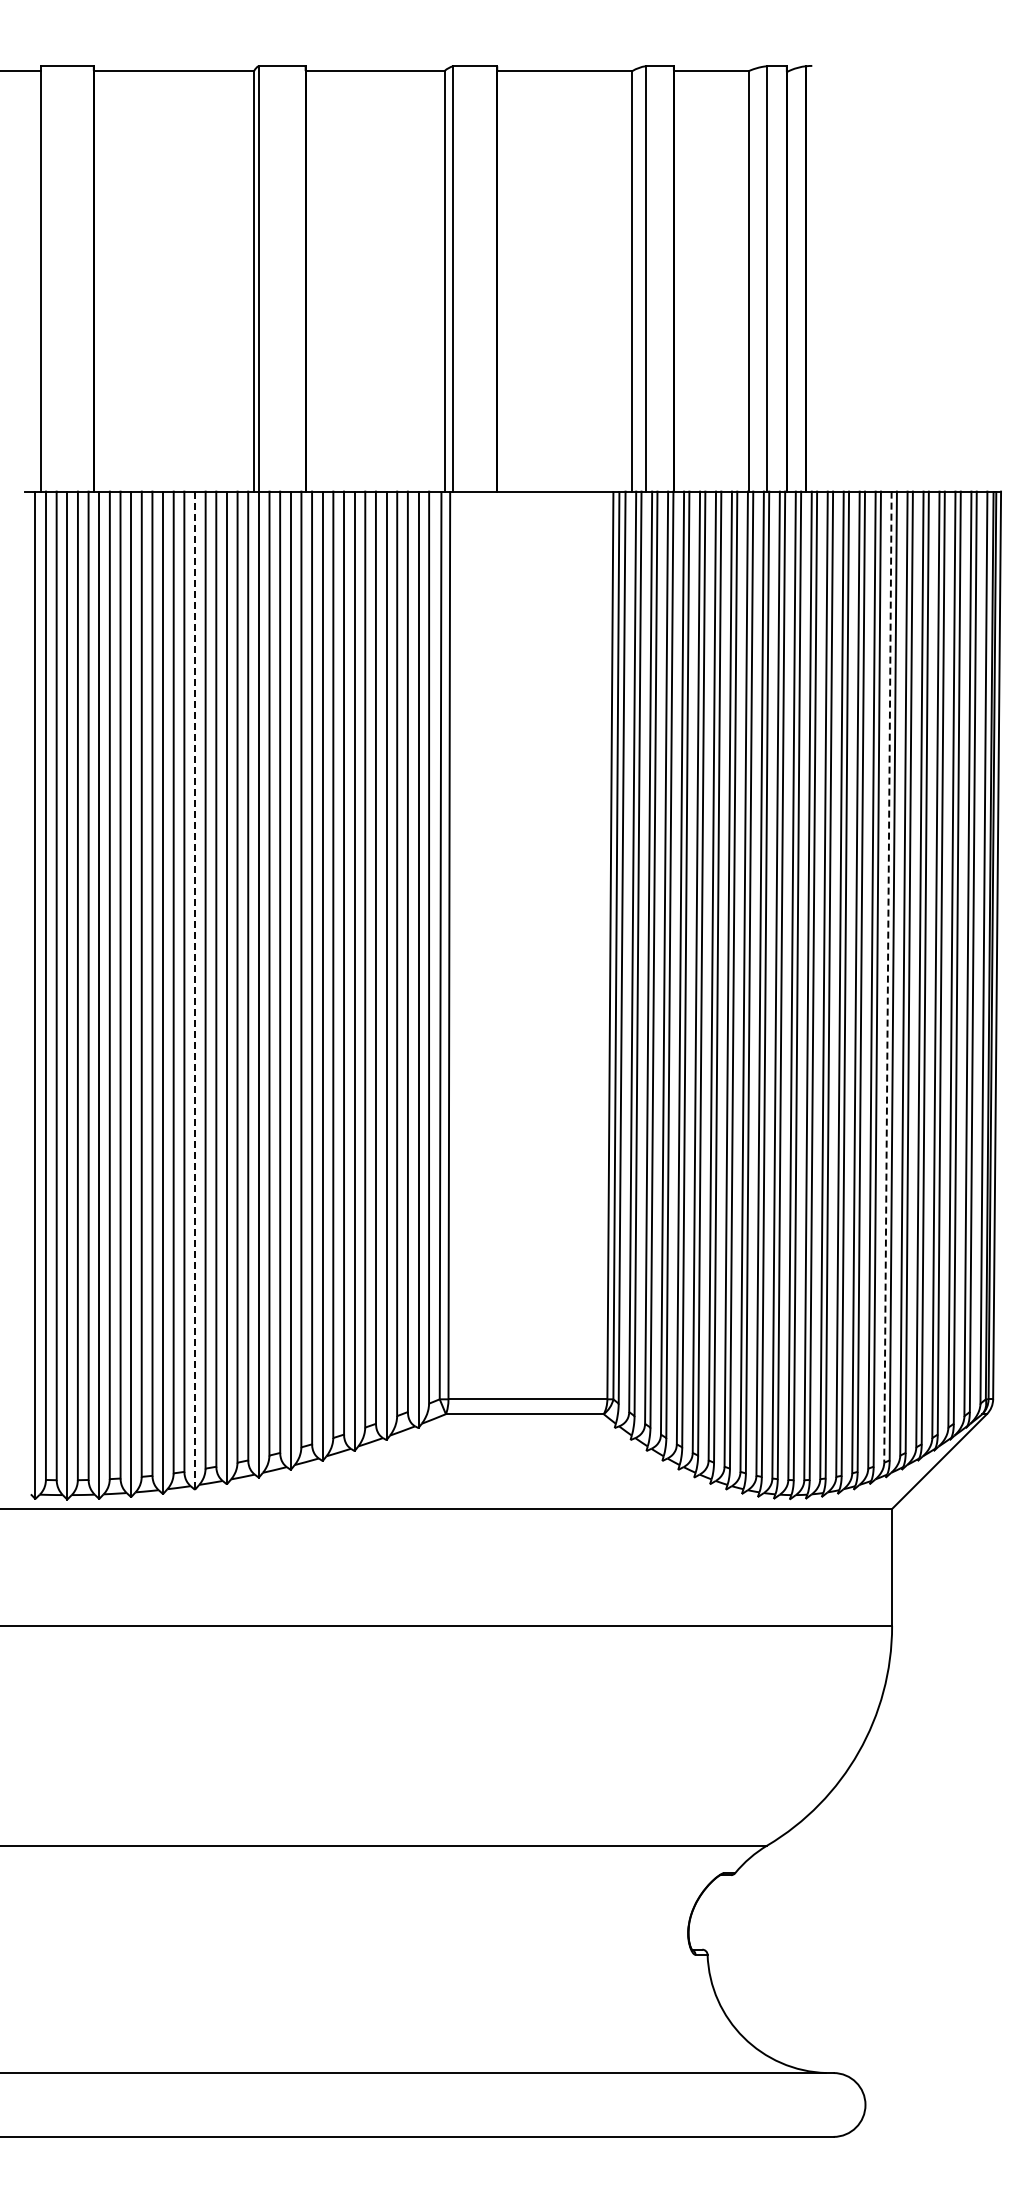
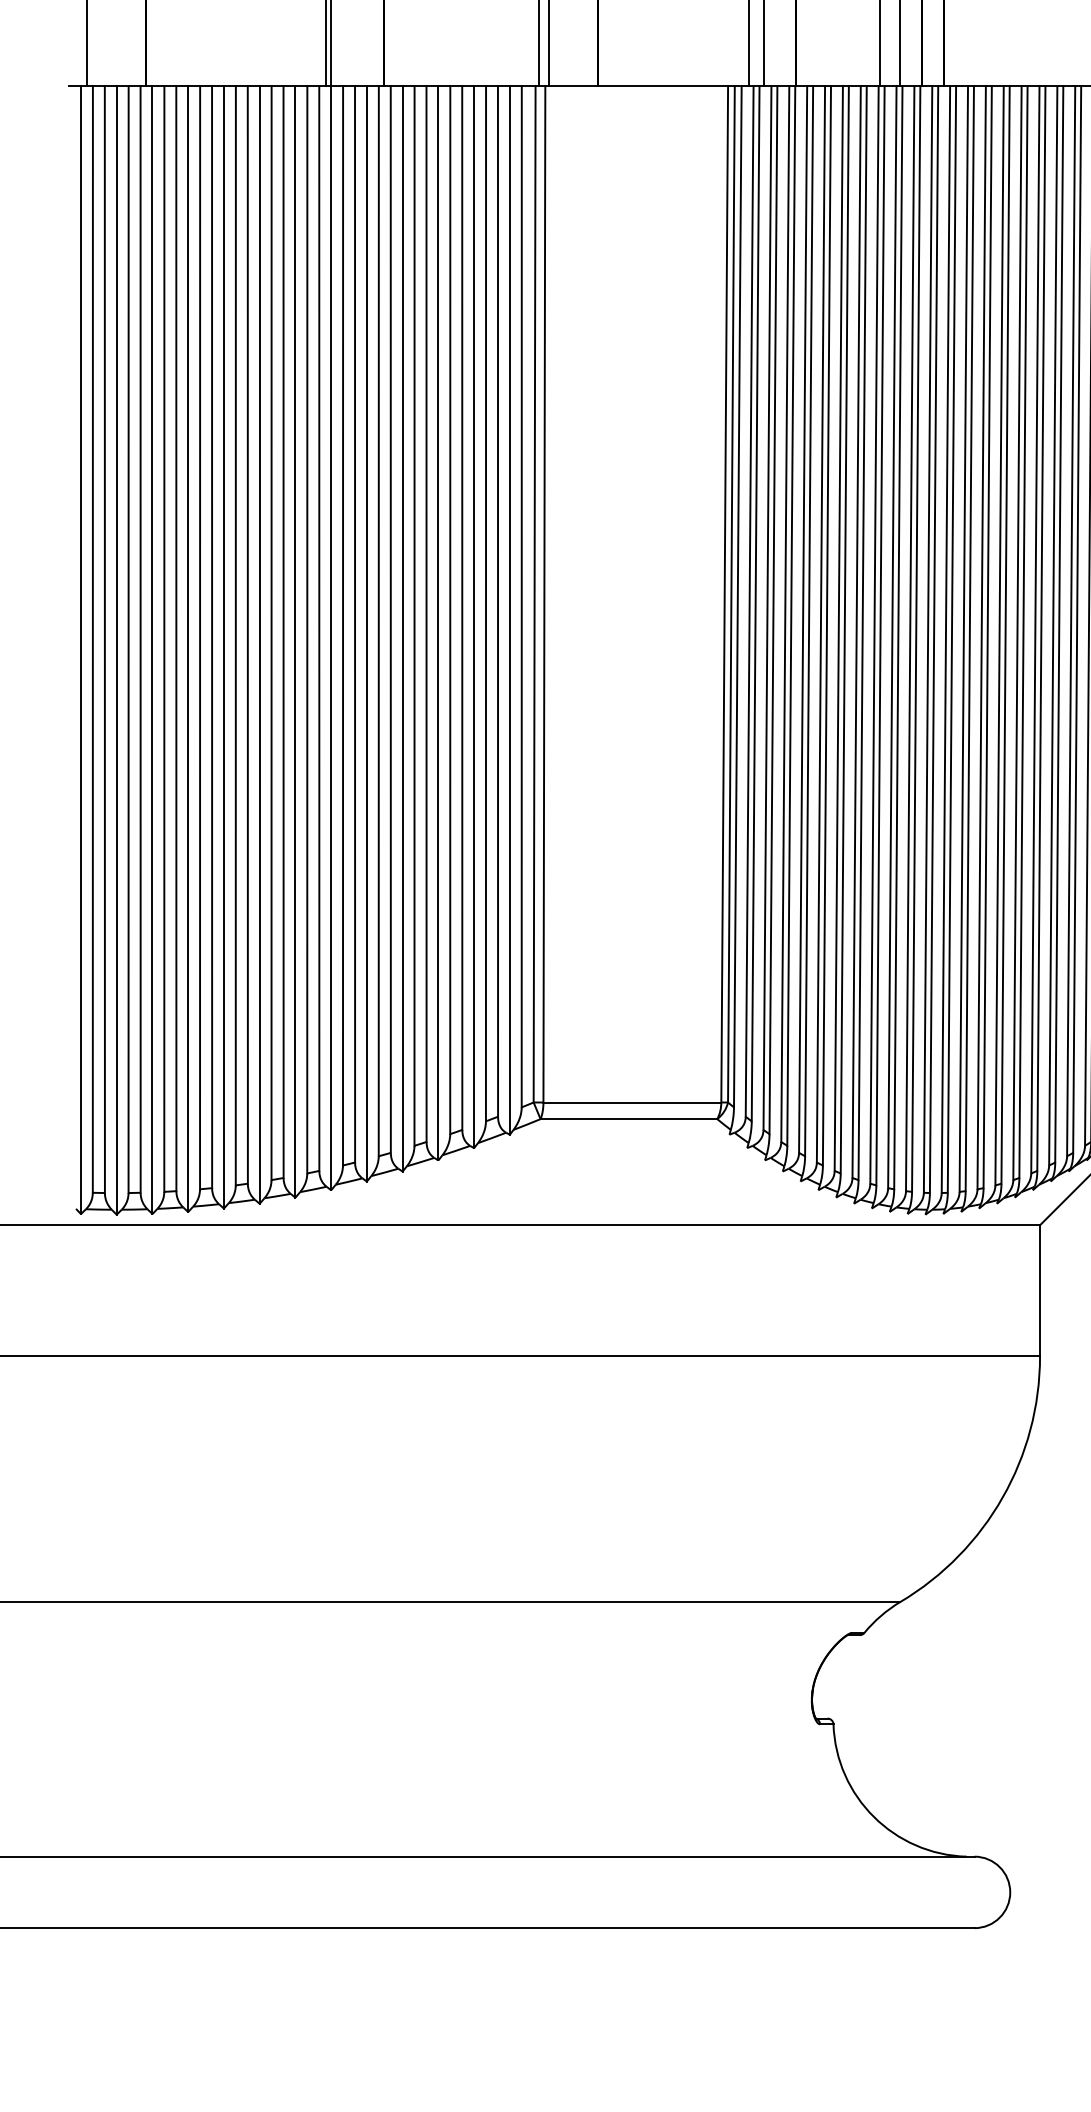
line: (887, 977) -> (1034, 630), dashed -> solid
line: (195, 991) -> (260, 645), dashed -> solid

